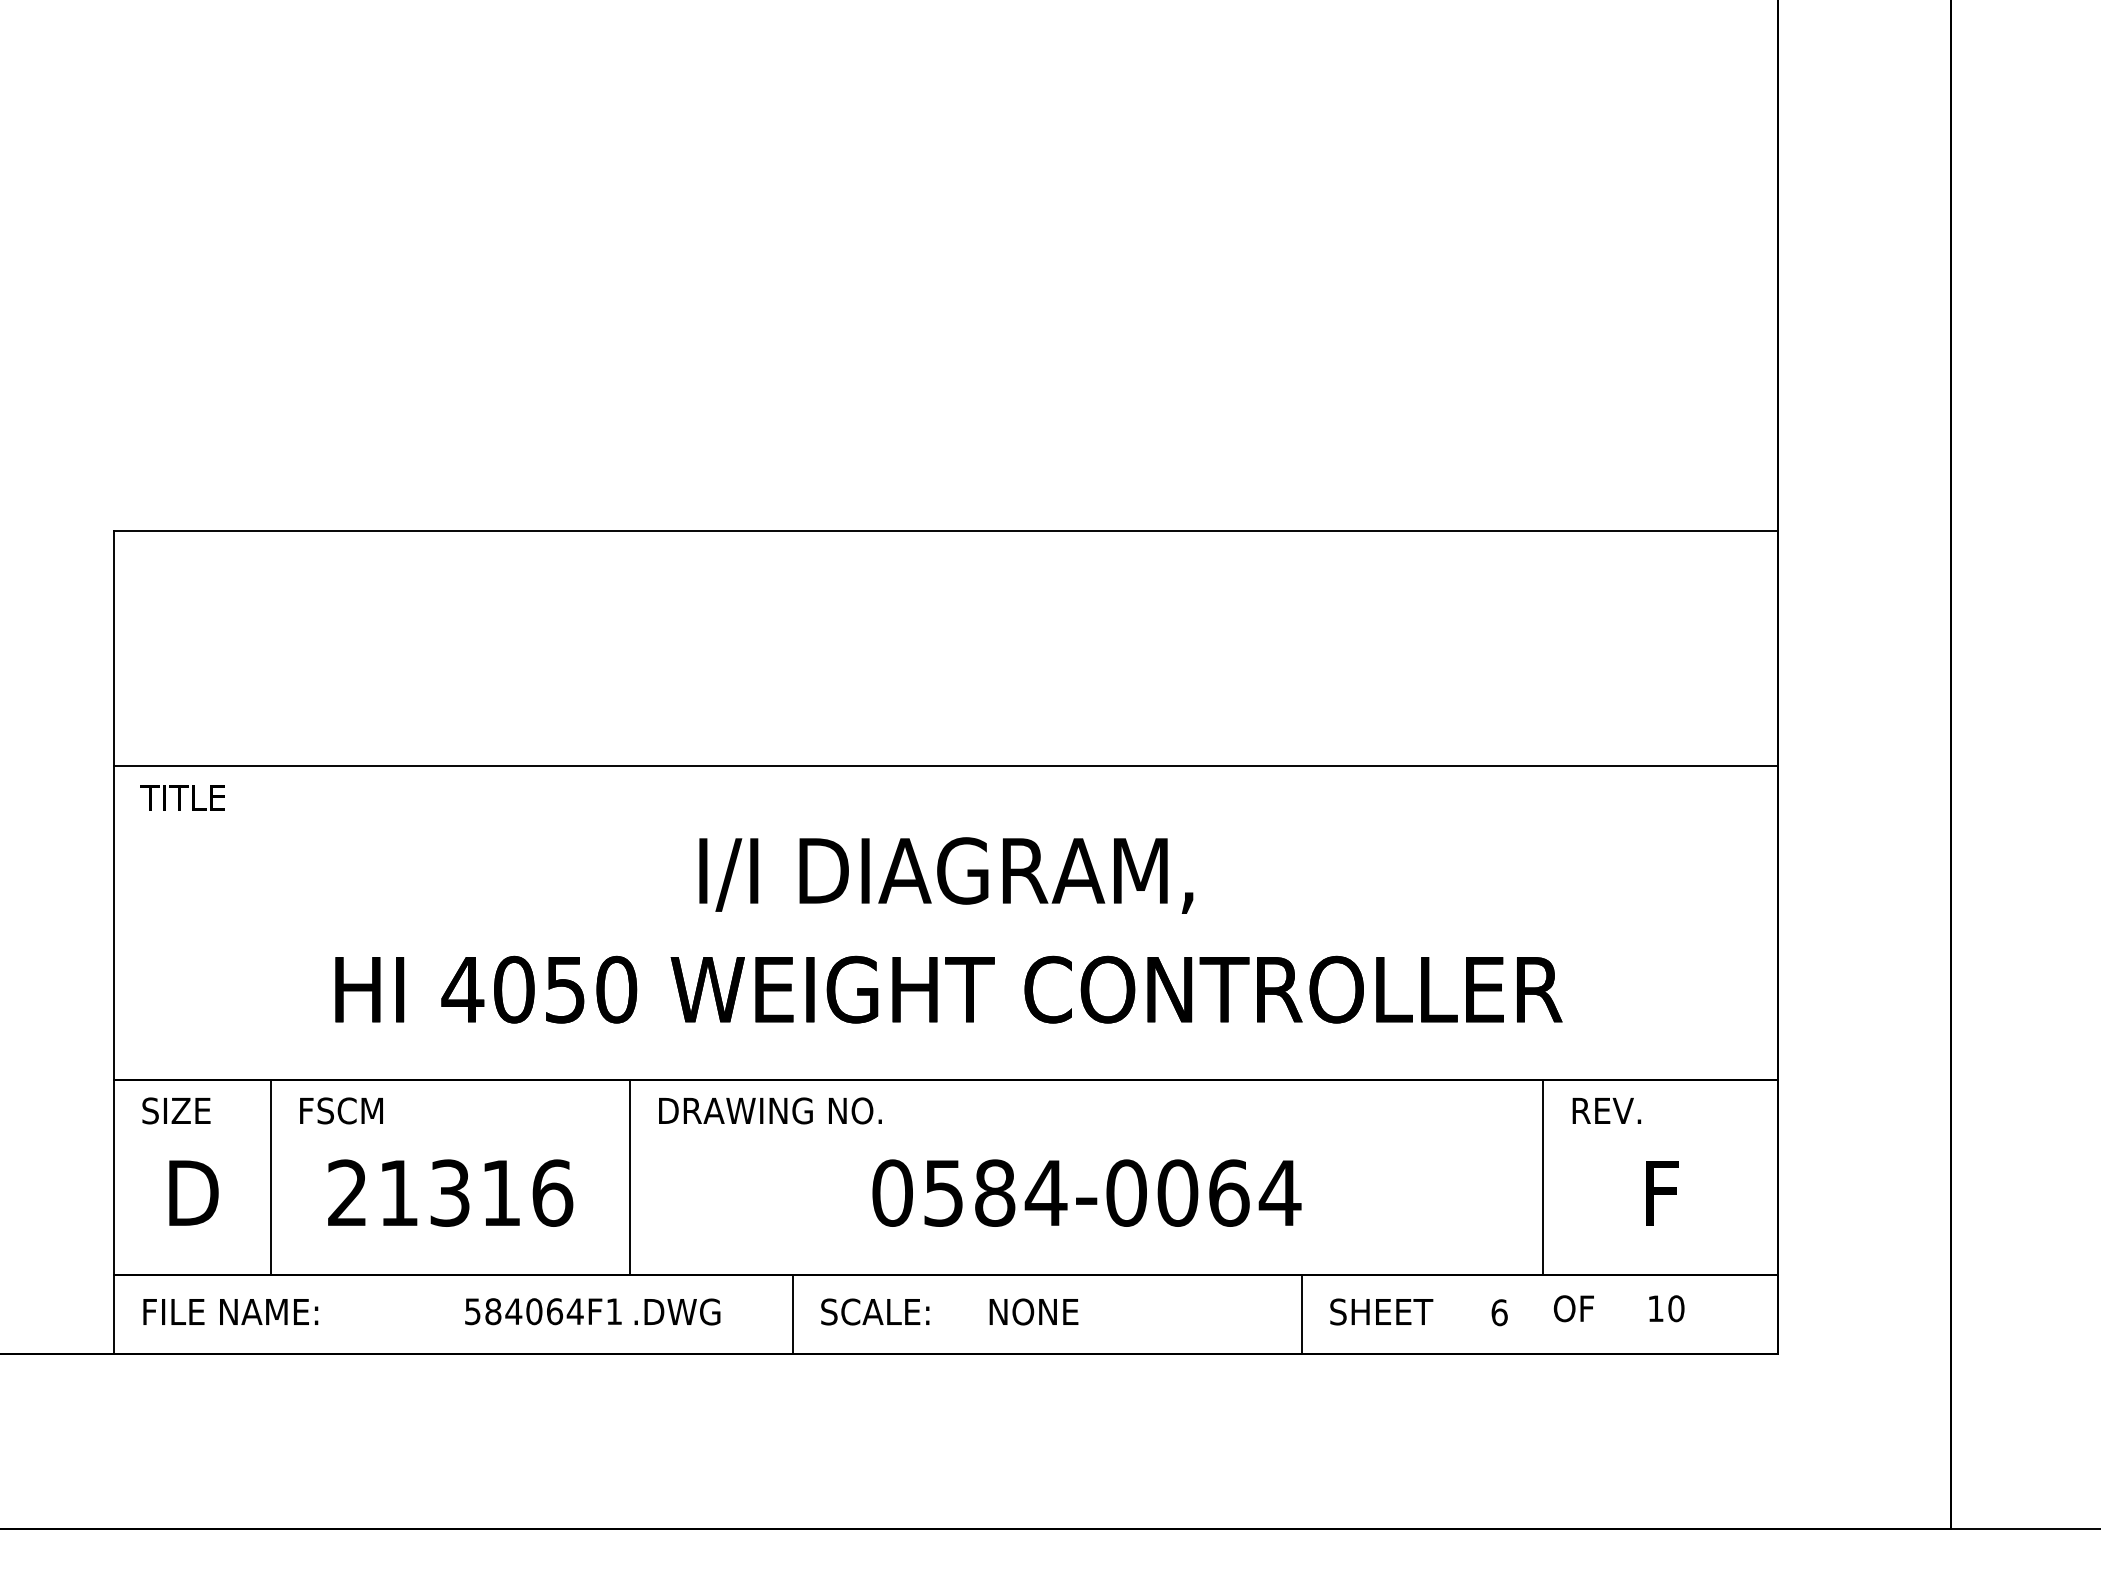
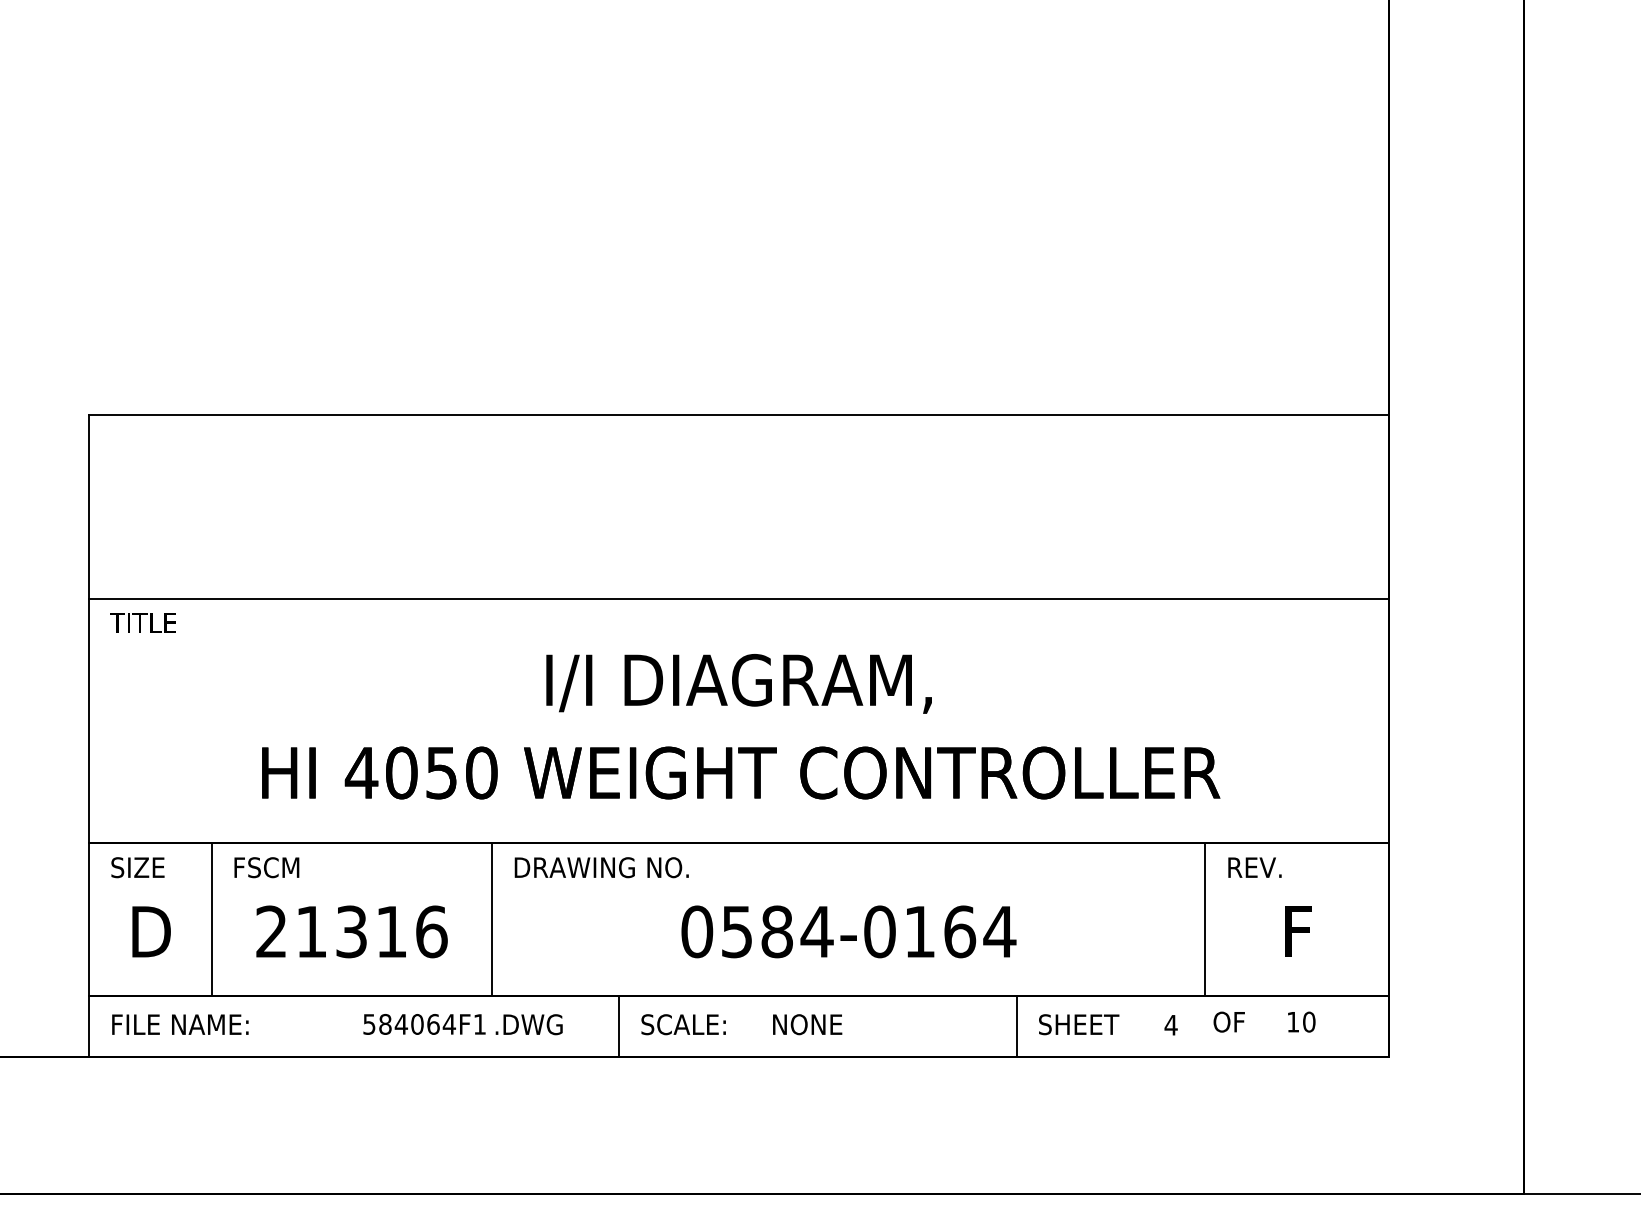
text: (1177, 1192) -> (919, 931), 0584-0064 -> 0584-0164
text: (1499, 1312) -> (1171, 1025), 6 -> 4

